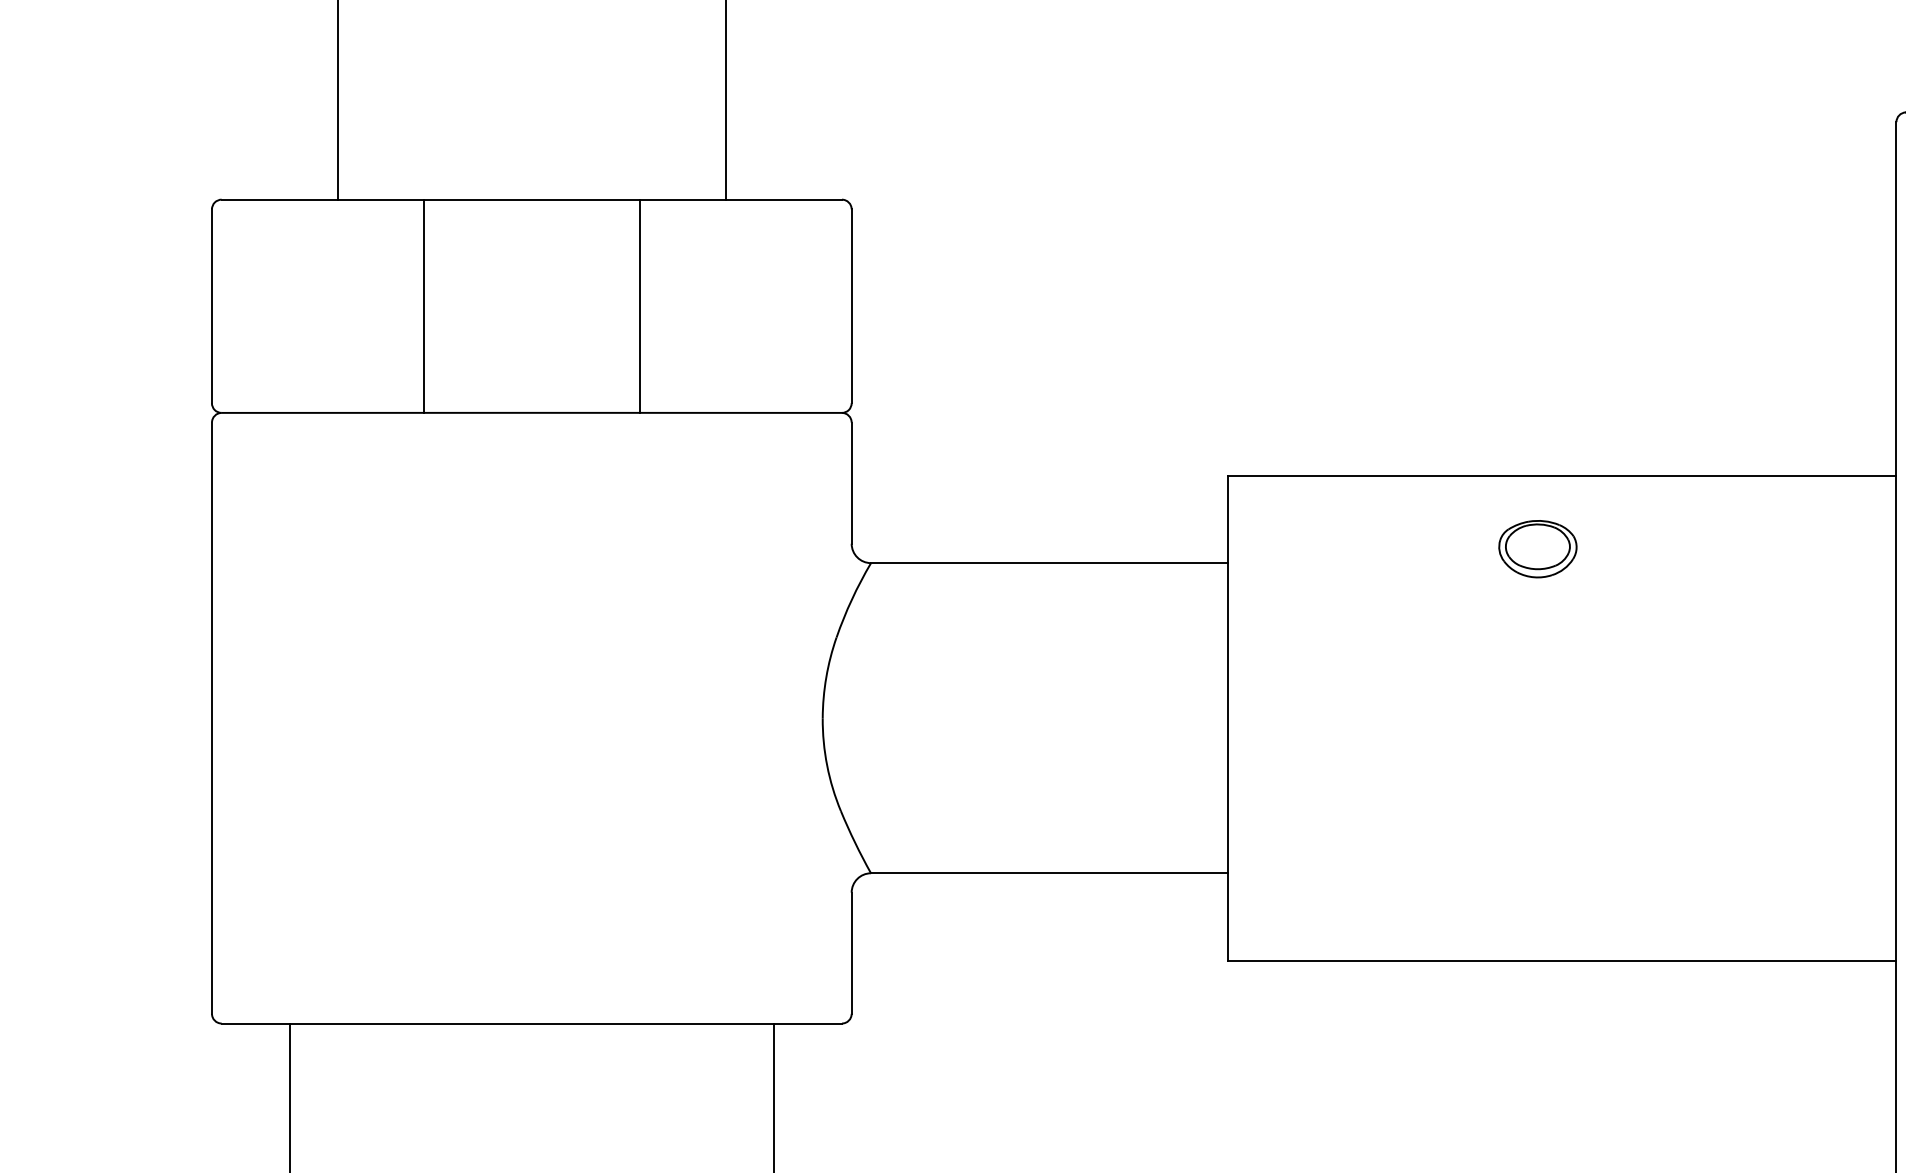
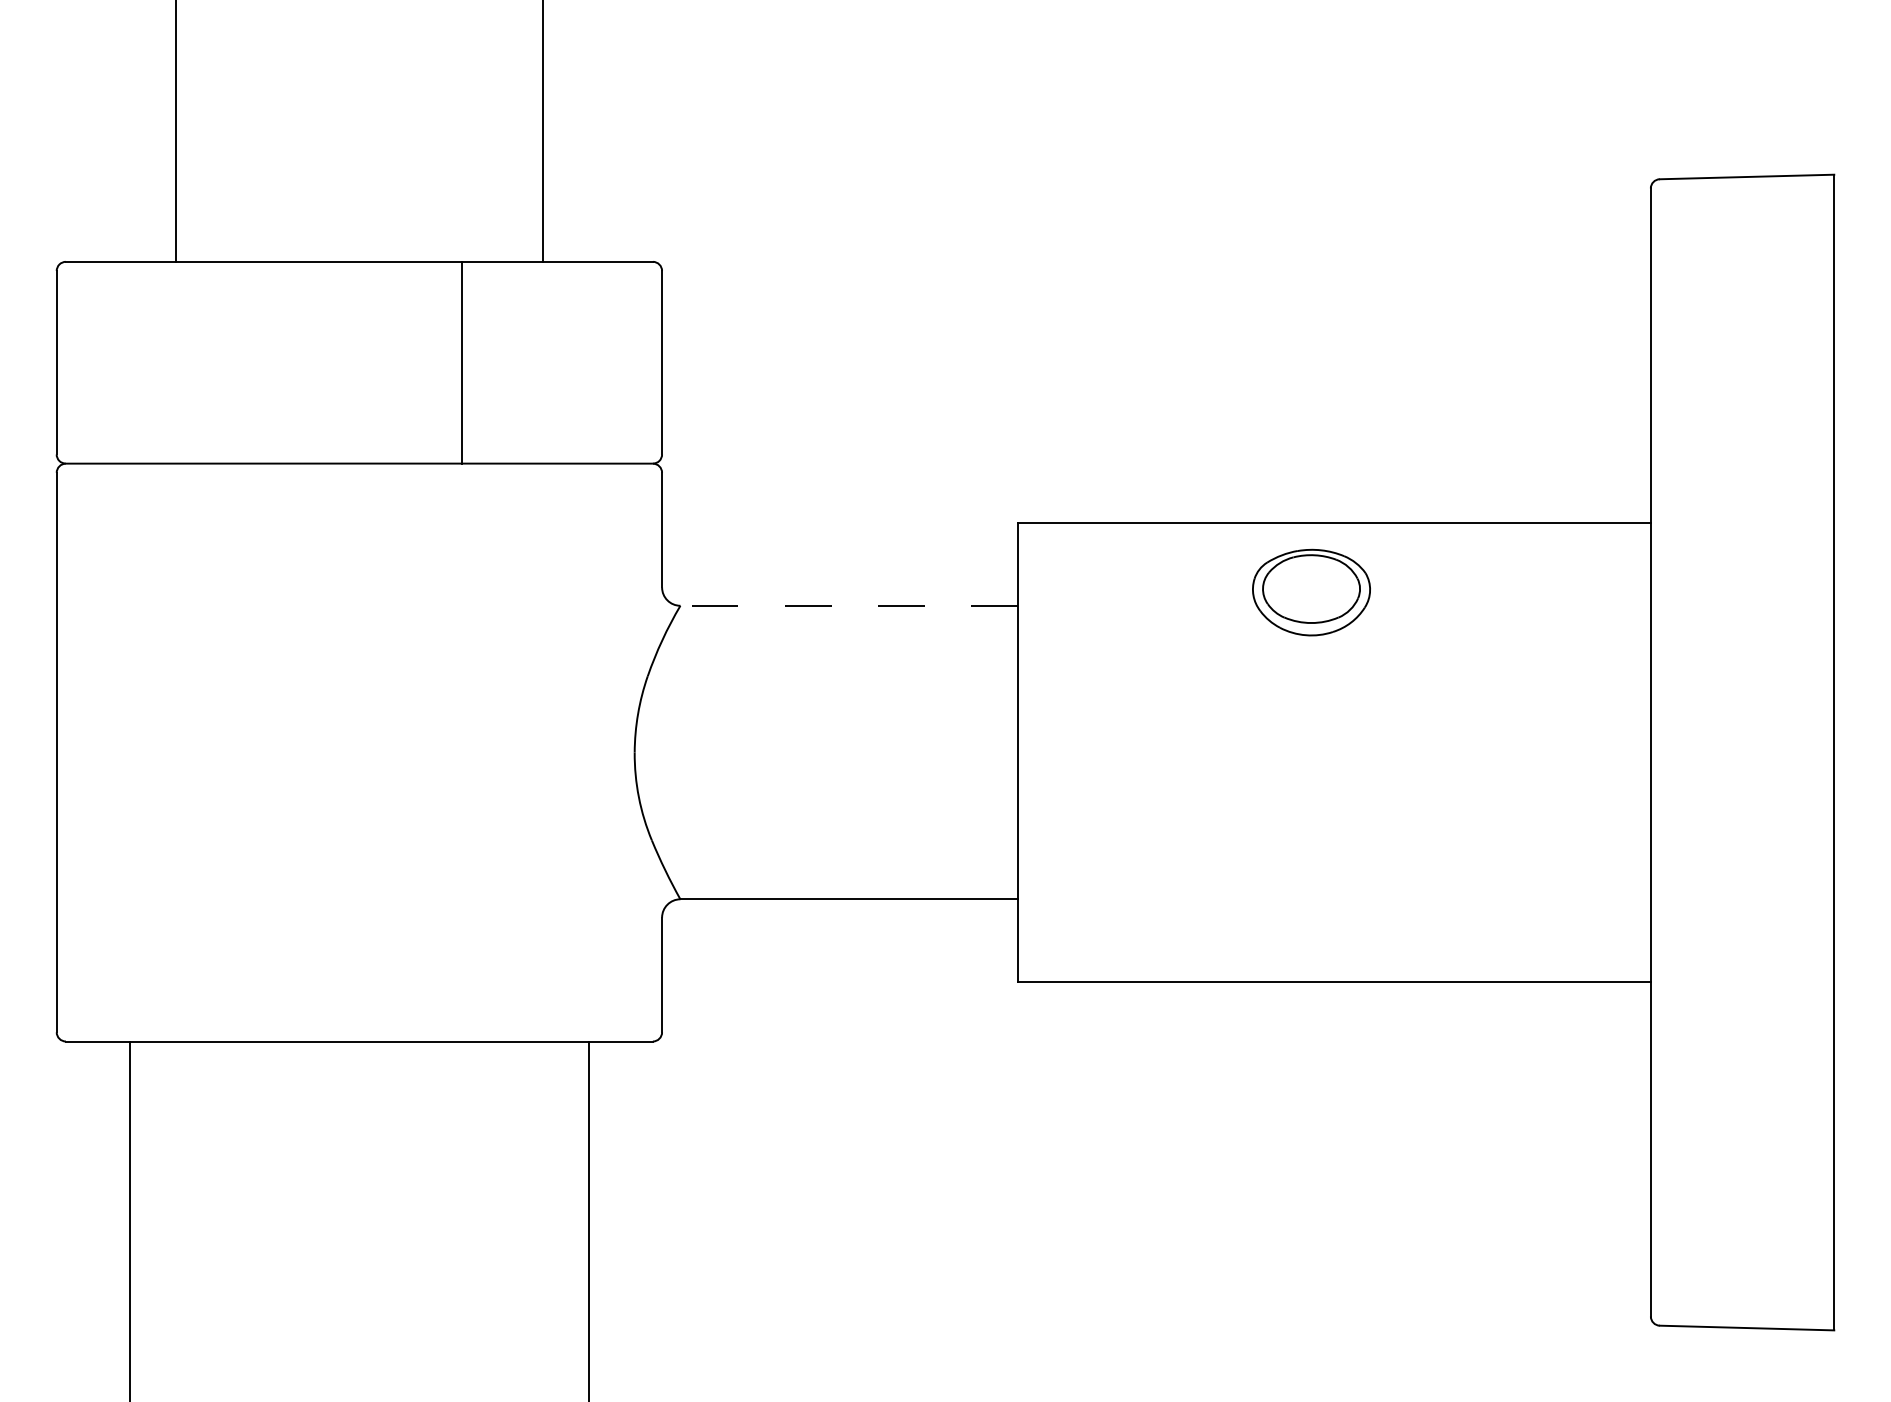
line: (424, 306) -> (257, 362), removed
part: (1537, 549) -> (1311, 592), size x1.6
line: (1049, 562) -> (849, 605), solid -> dashed

